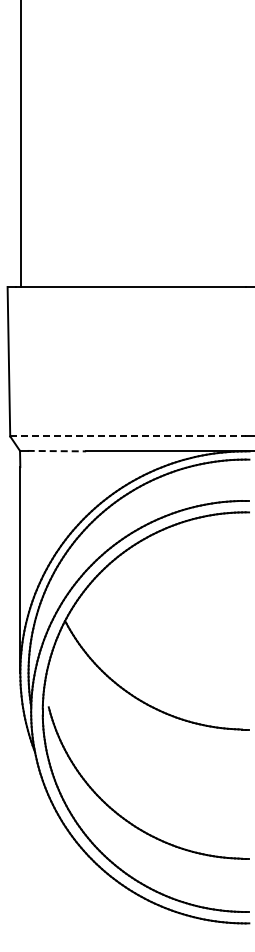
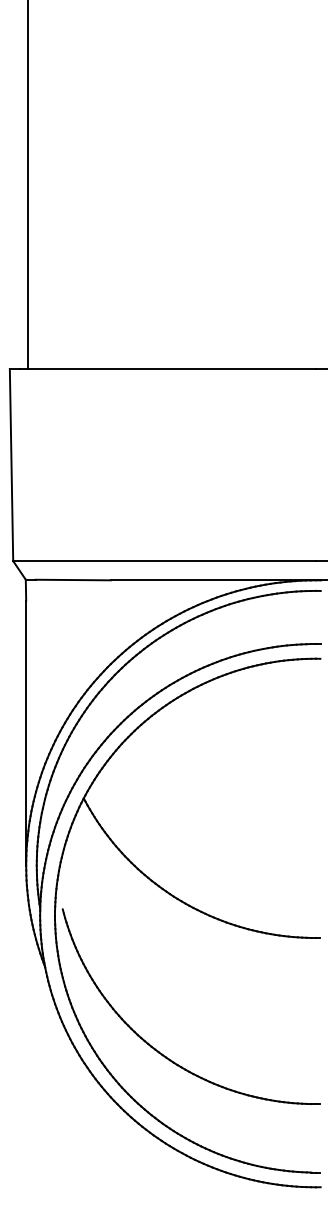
line: (127, 436) -> (164, 561), dashed -> solid
line: (57, 451) -> (73, 580), dashed -> solid

